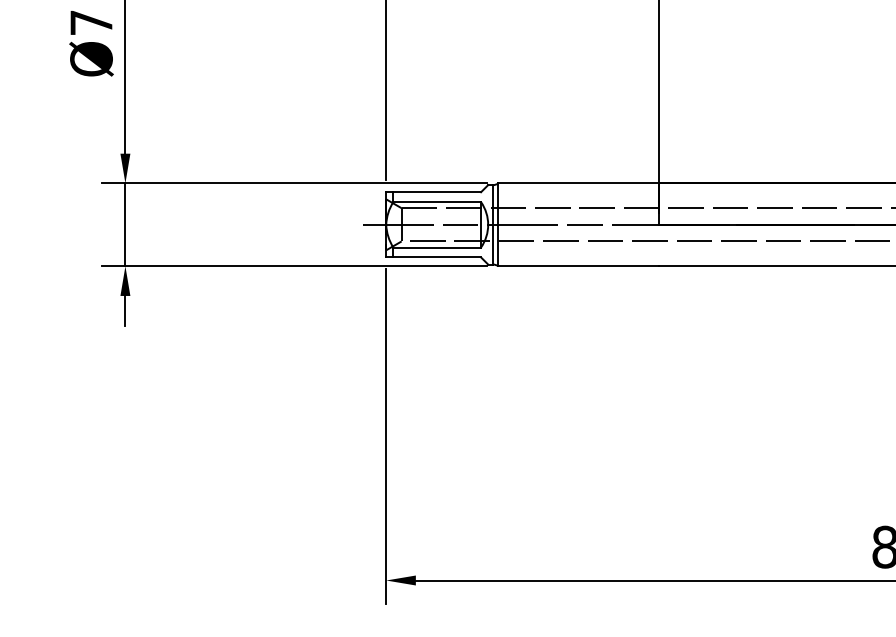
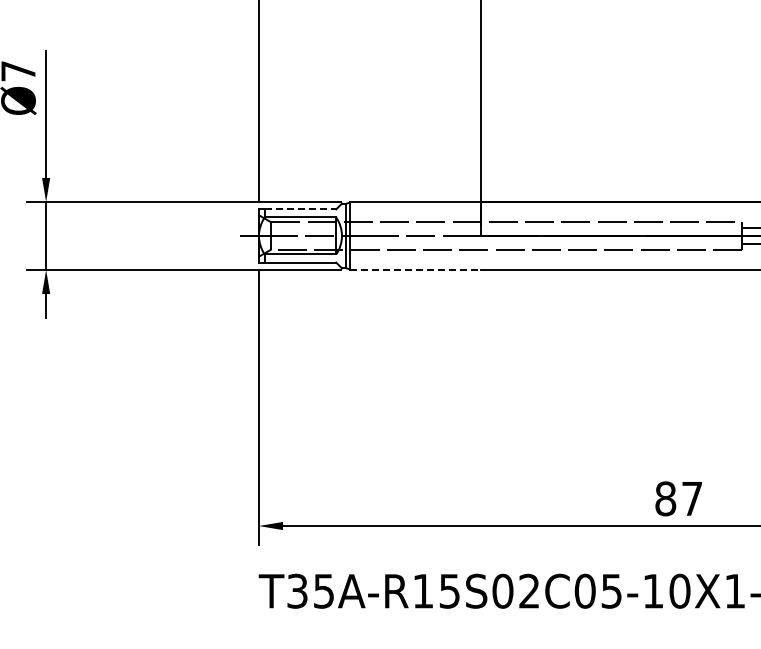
line: (437, 192) -> (300, 209), solid -> dashed
line: (579, 265) -> (416, 269), solid -> dashed

